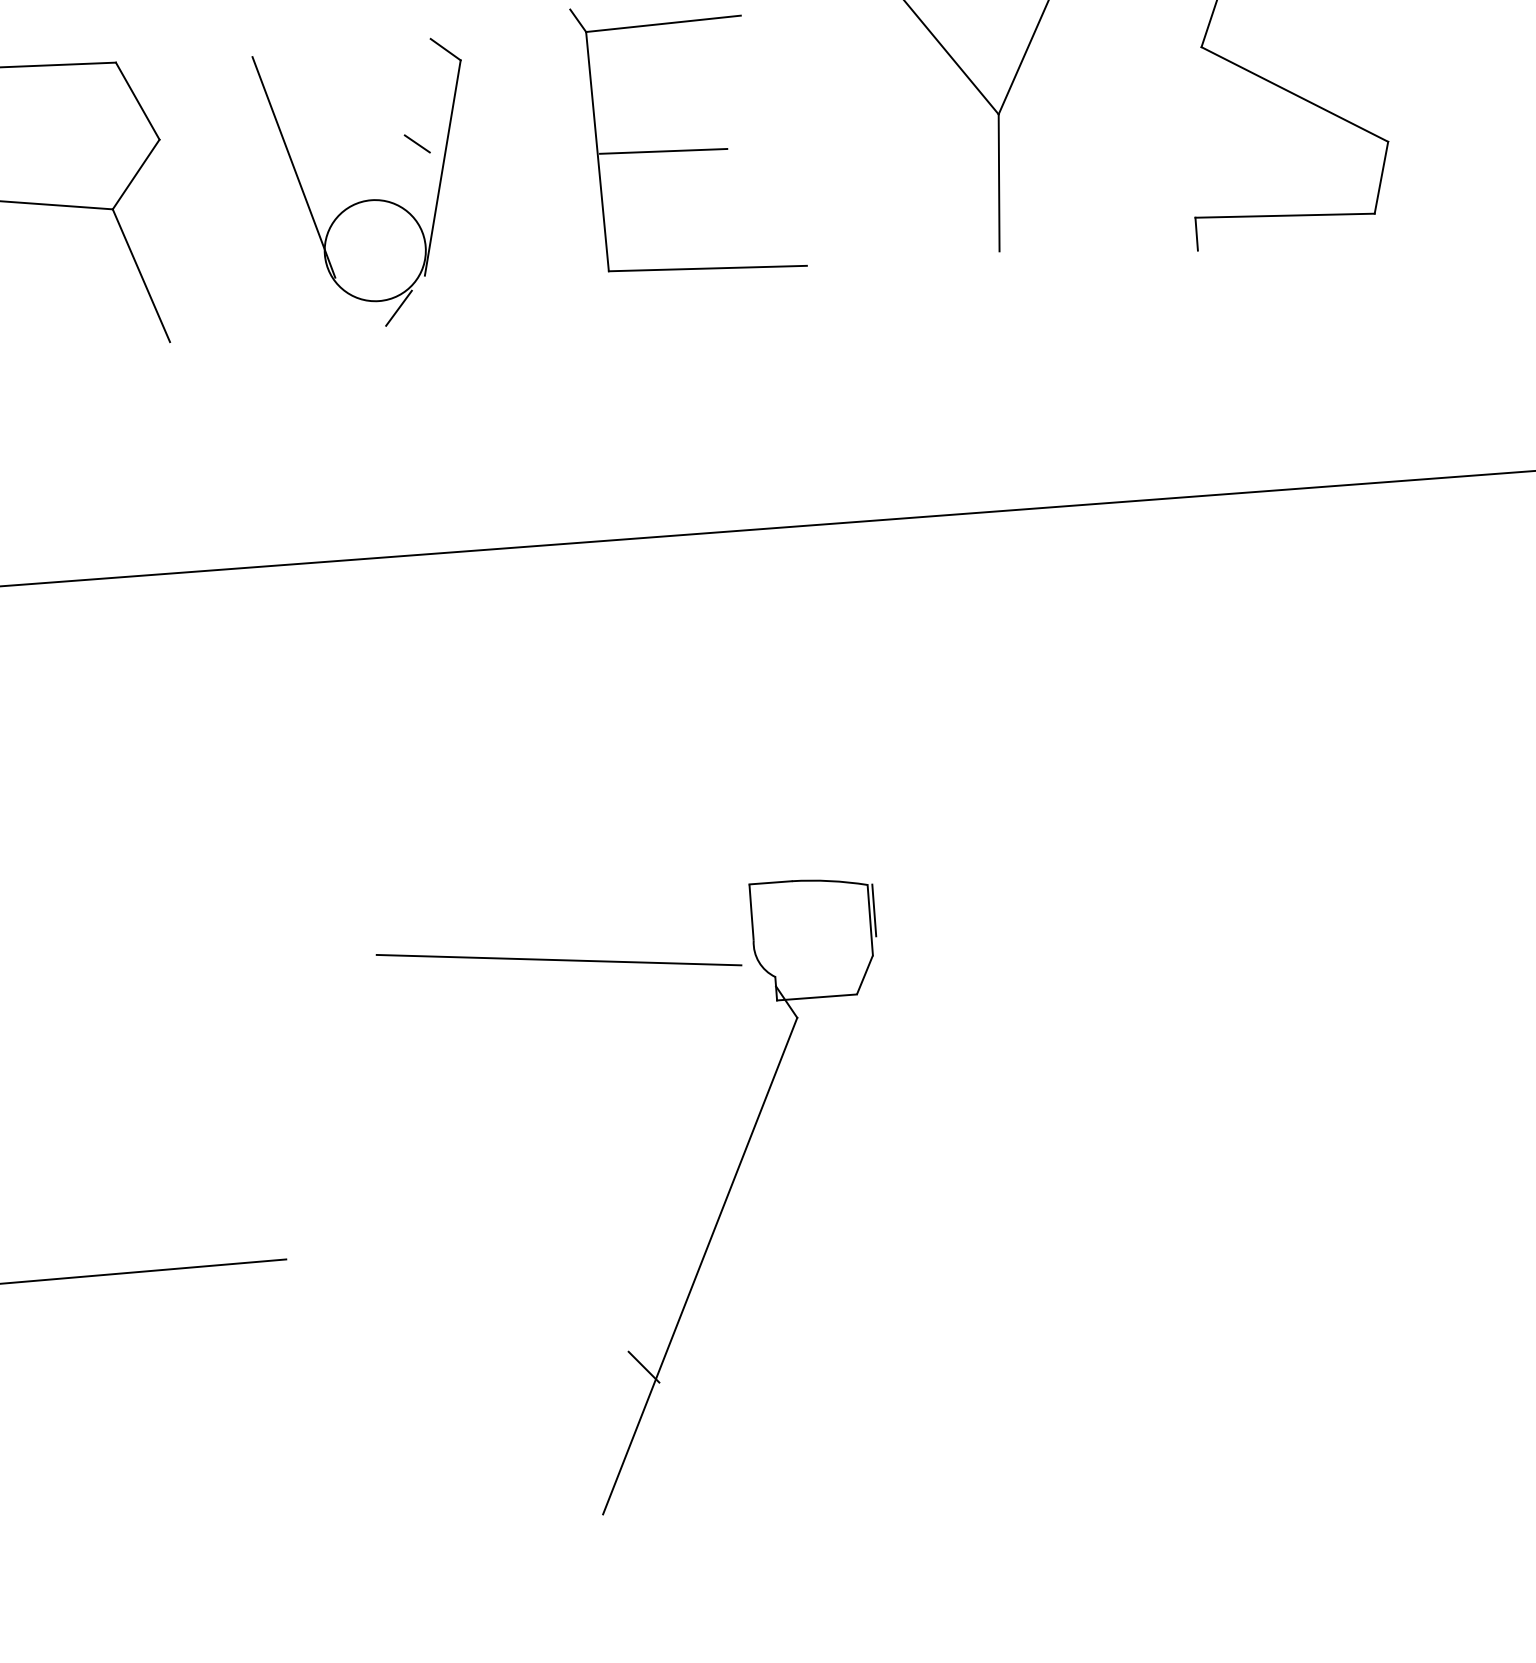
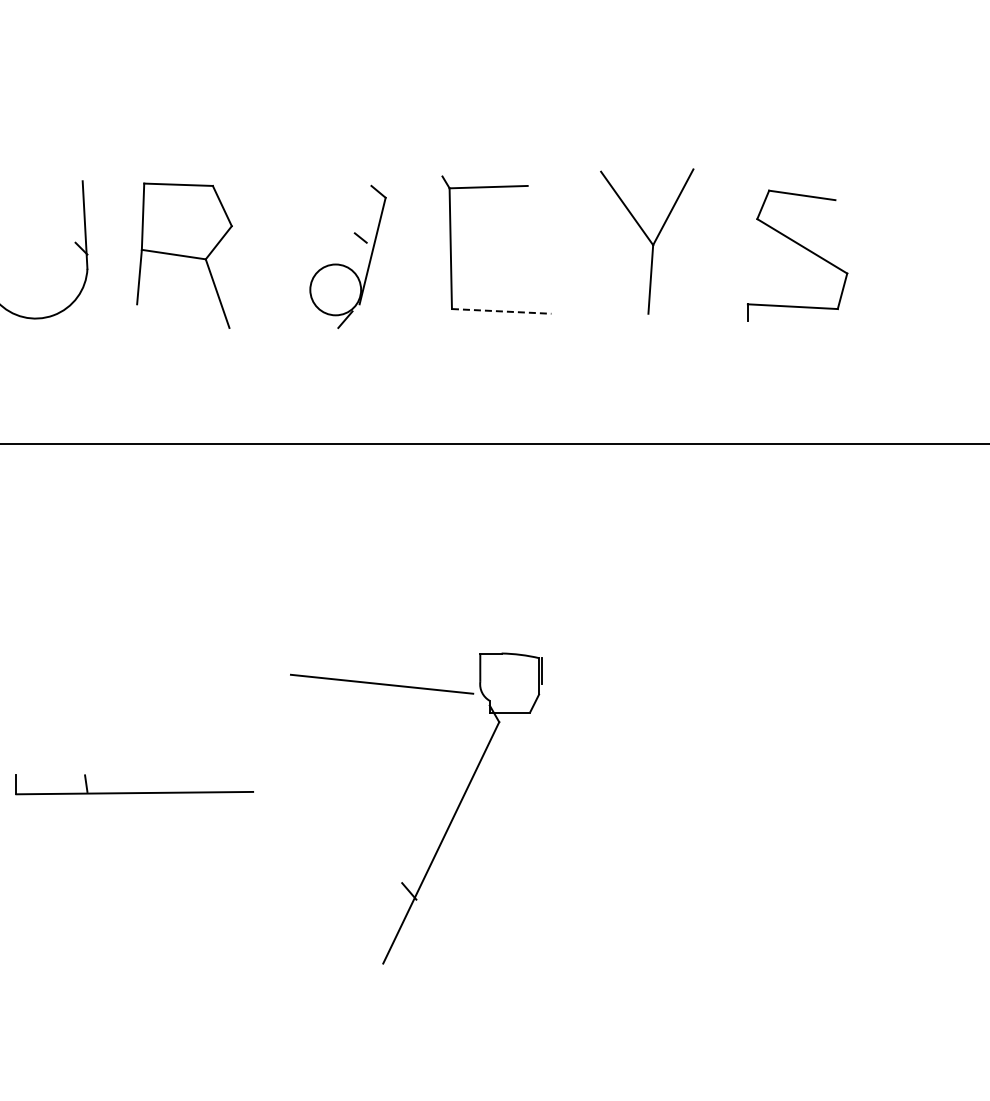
line: (662, 150) -> (483, 250), removed
line: (292, 166) -> (297, 244), removed
line: (707, 268) -> (501, 311), solid -> dashed
part: (711, 1230) -> (448, 825), moved

